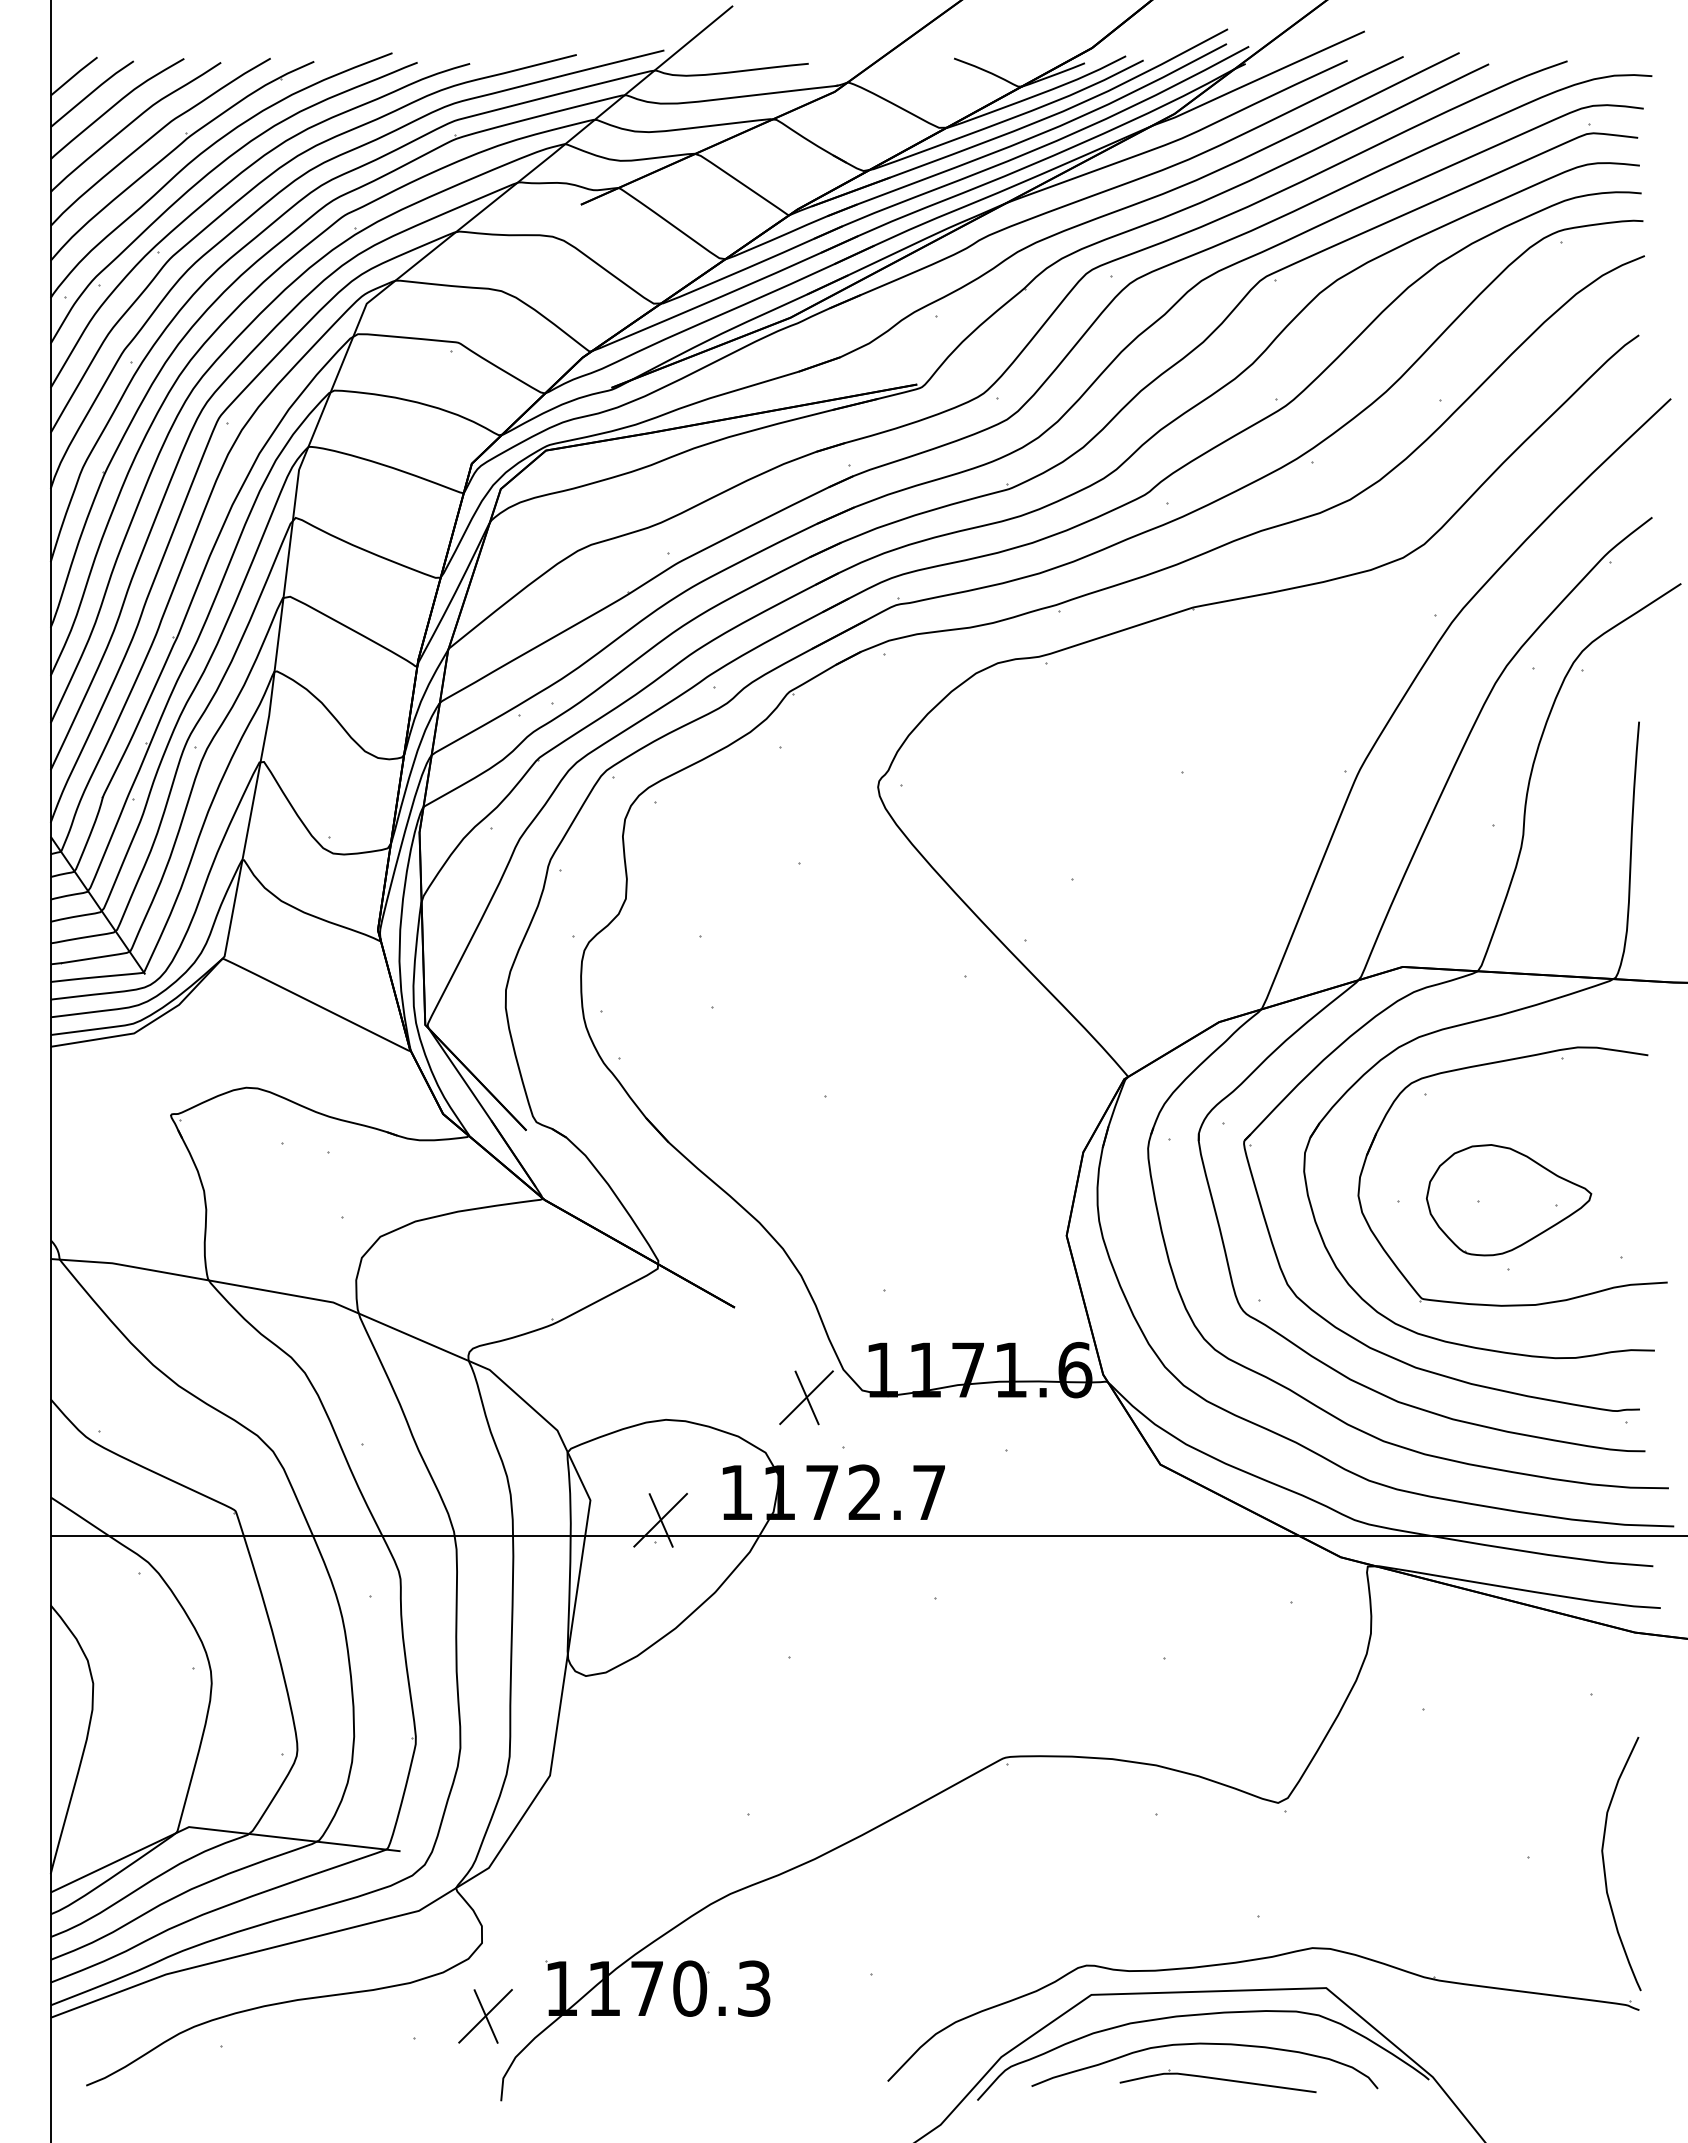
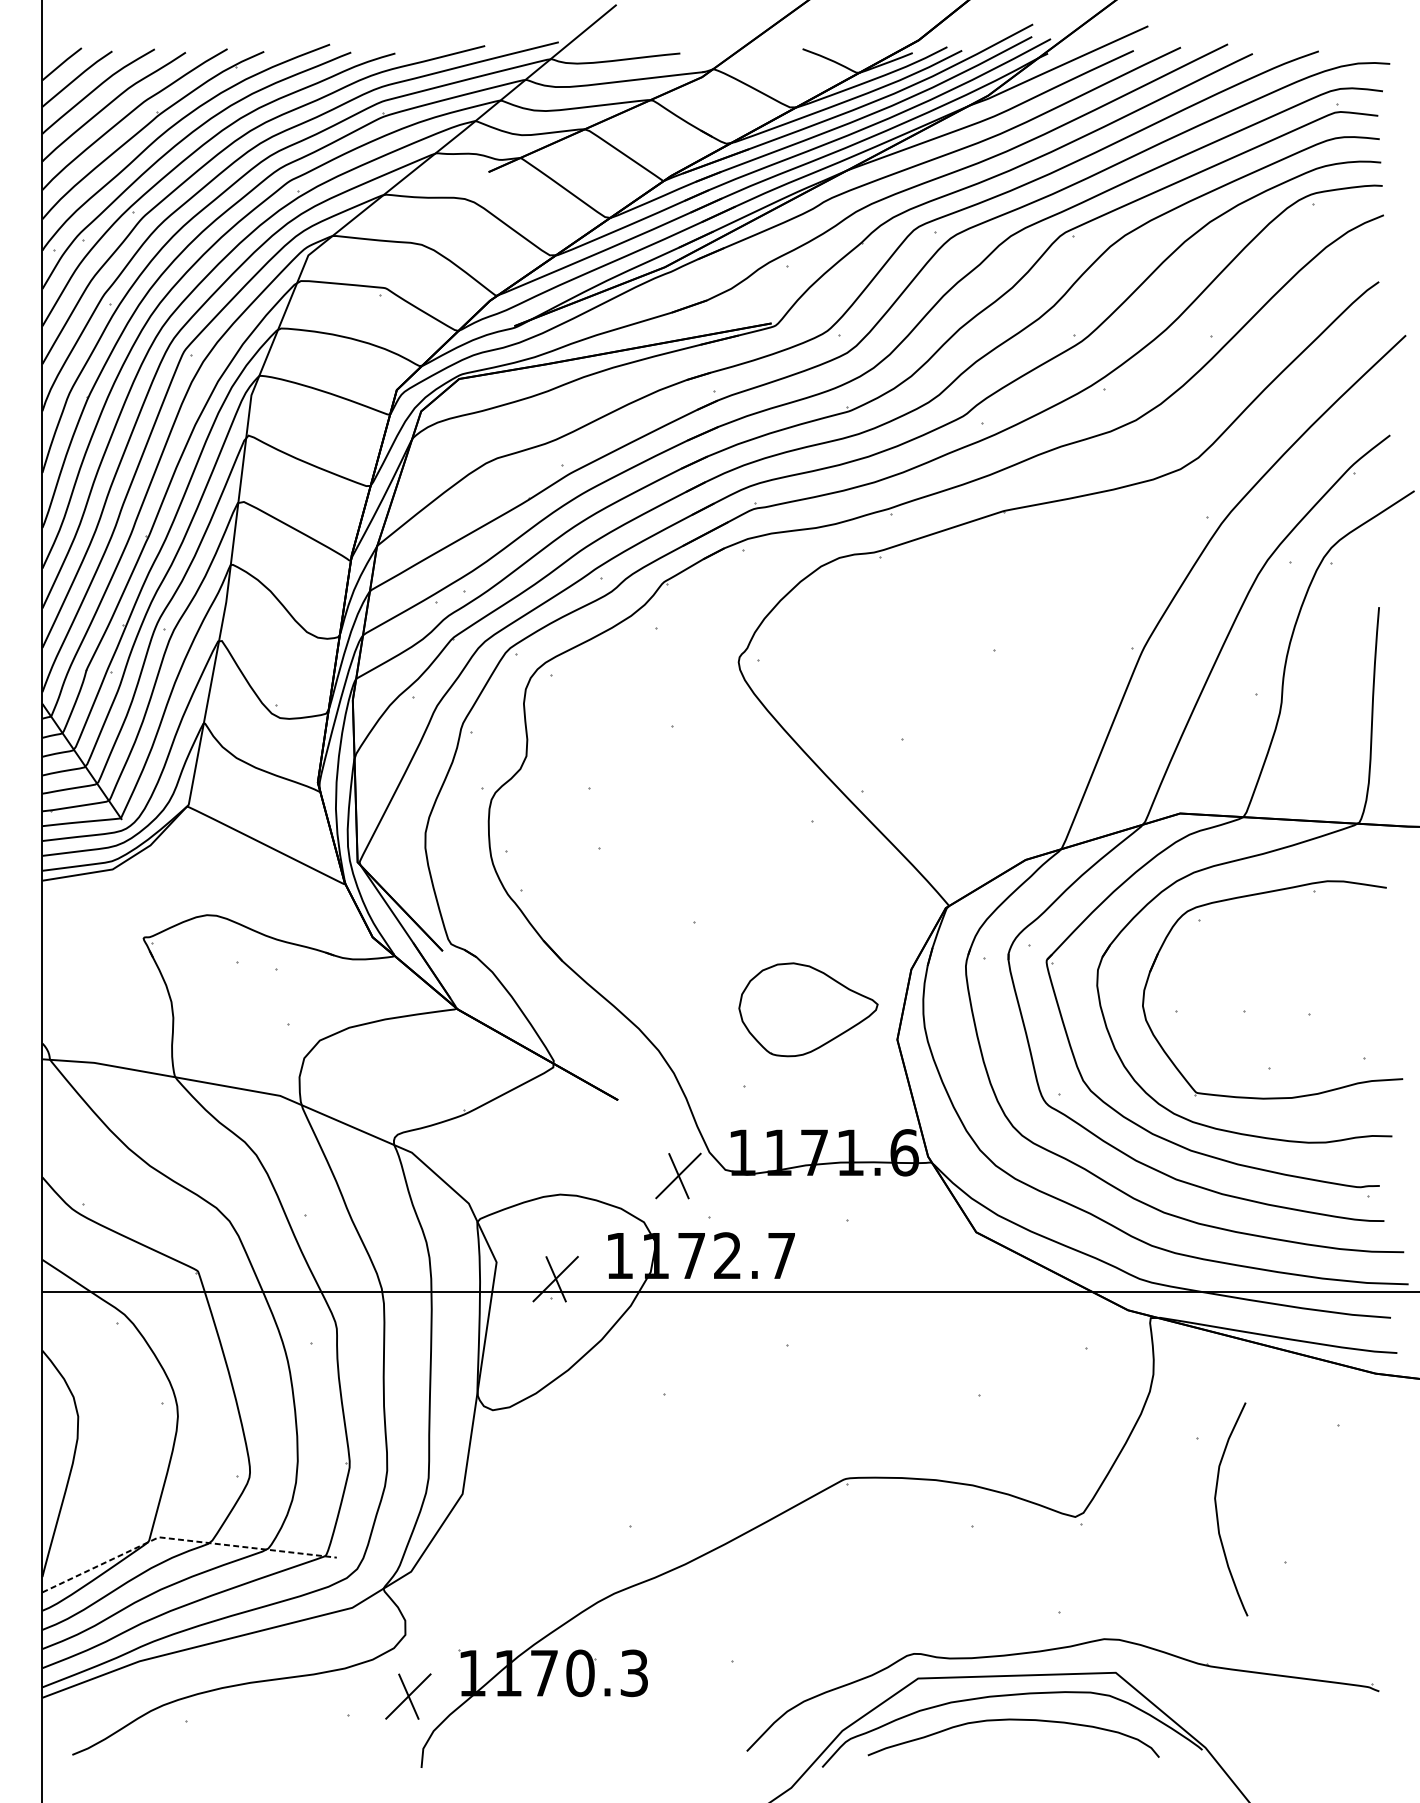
part: (1509, 1200) -> (808, 1010), moved
line: (217, 1830) -> (182, 1540), solid -> dashed
curve: (1605, 1868) -> (1217, 1513), moved
part: (1217, 2081) -> (1024, 1751), removed

